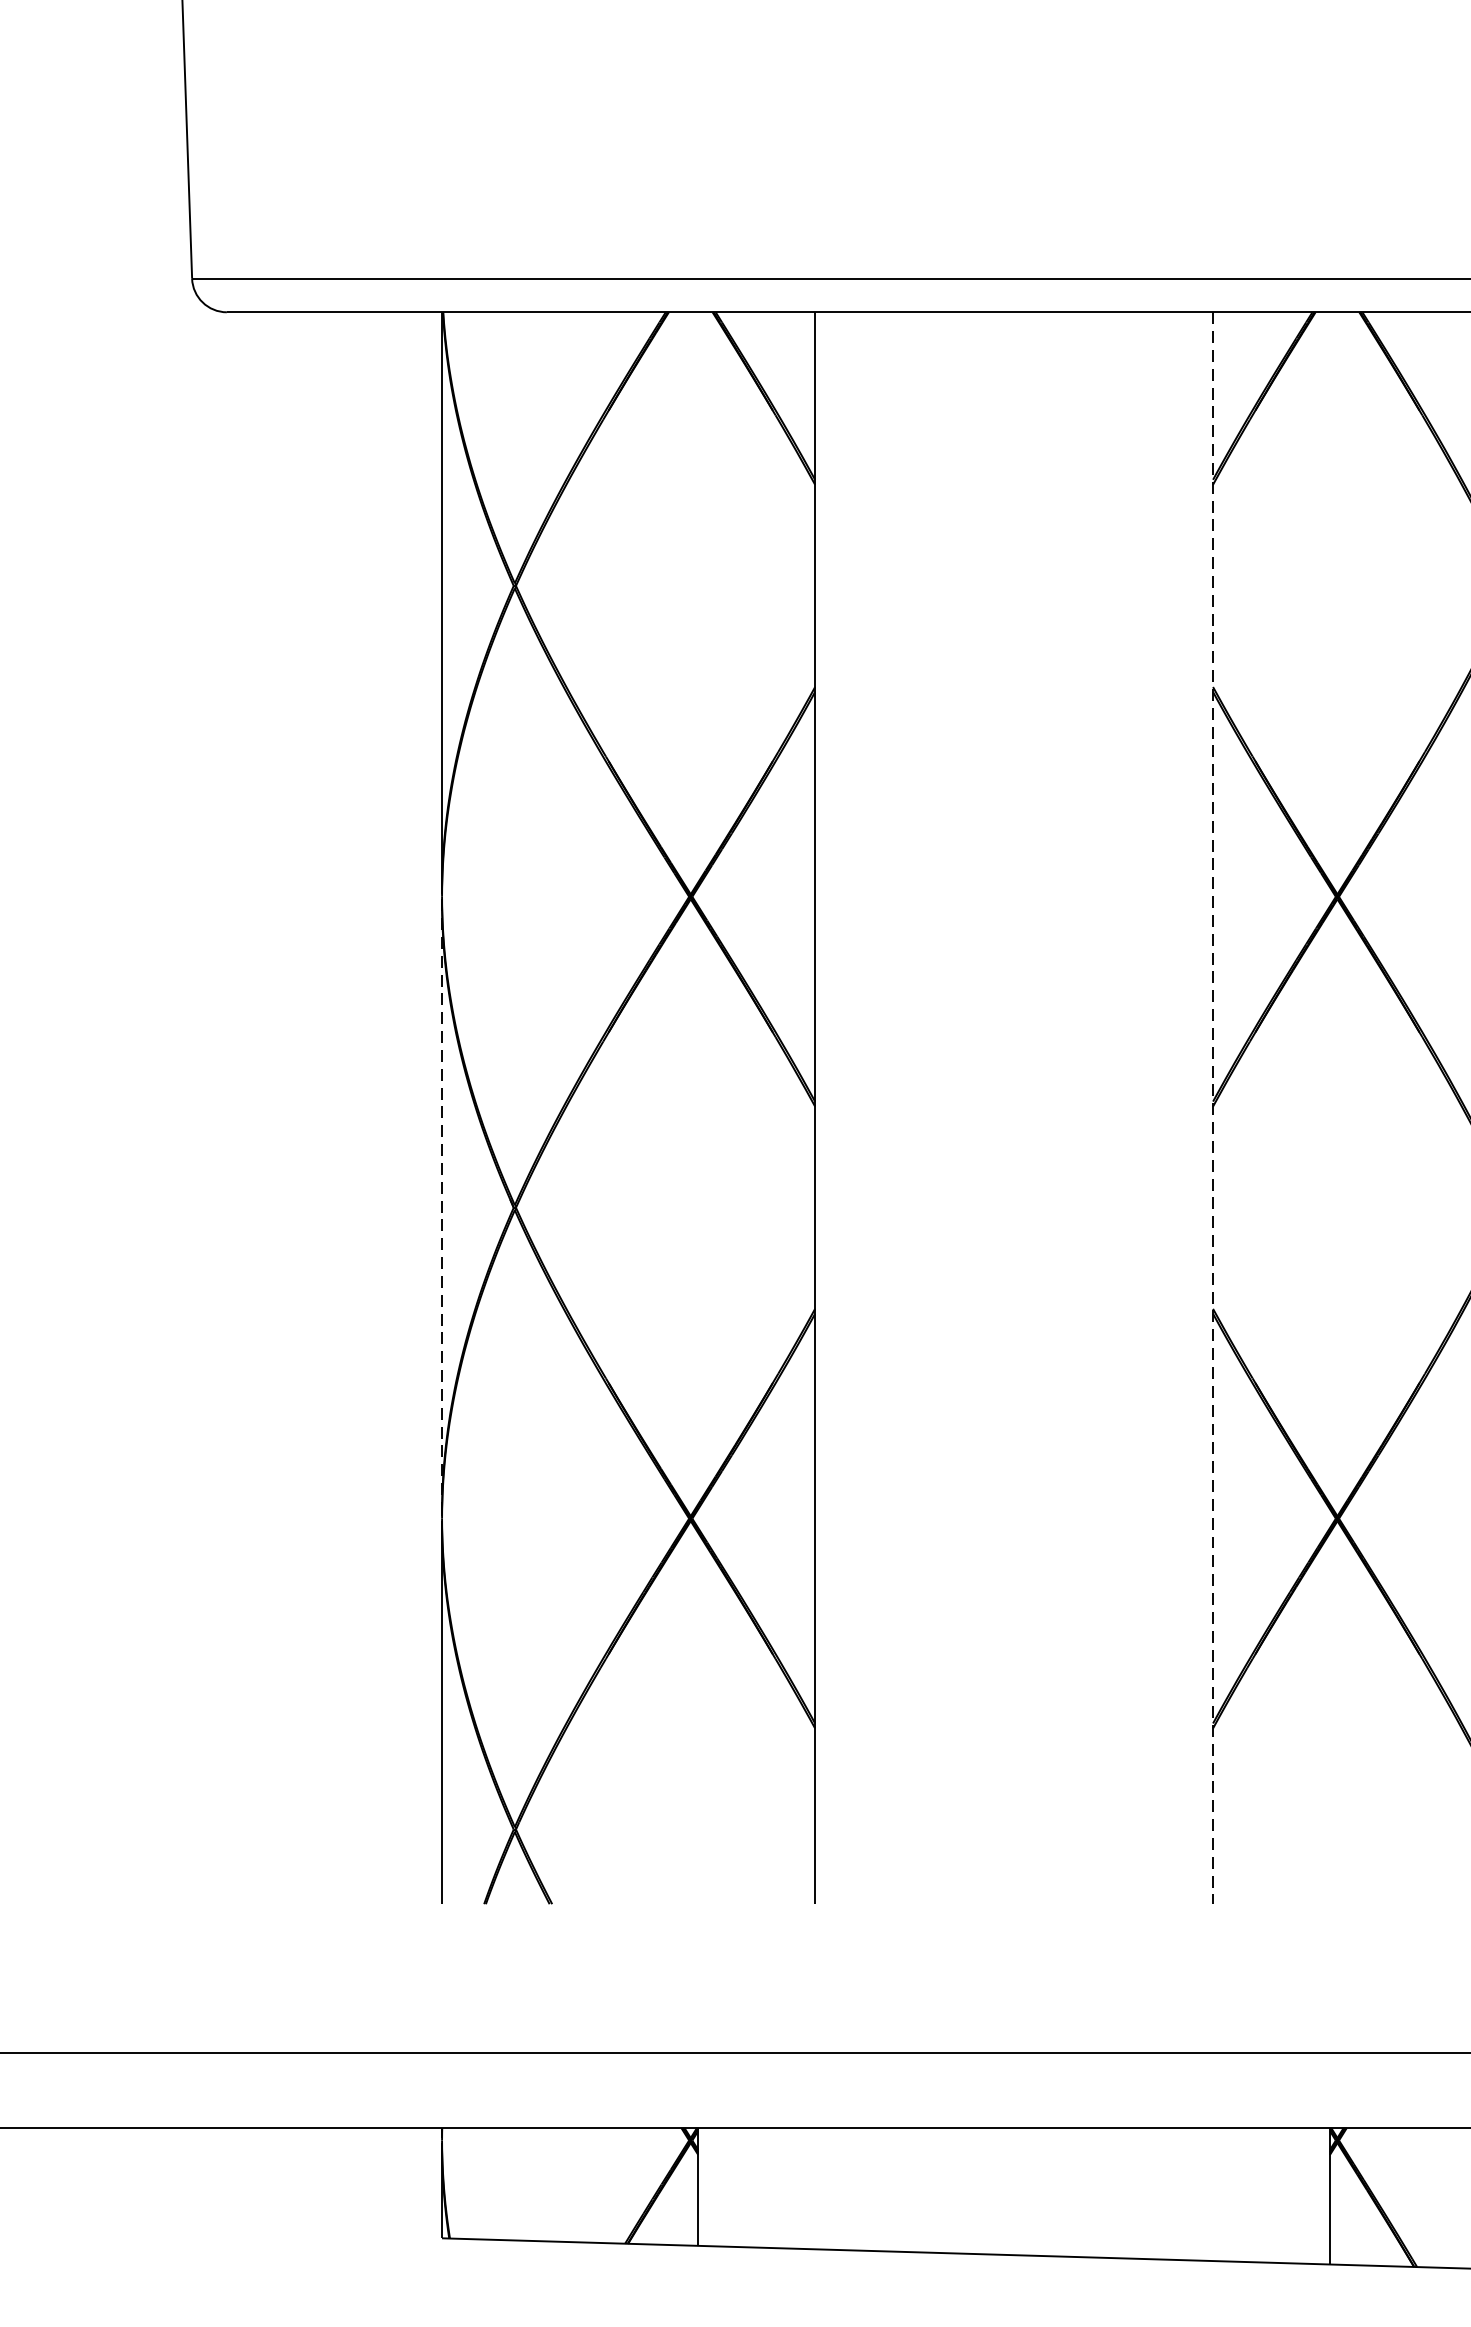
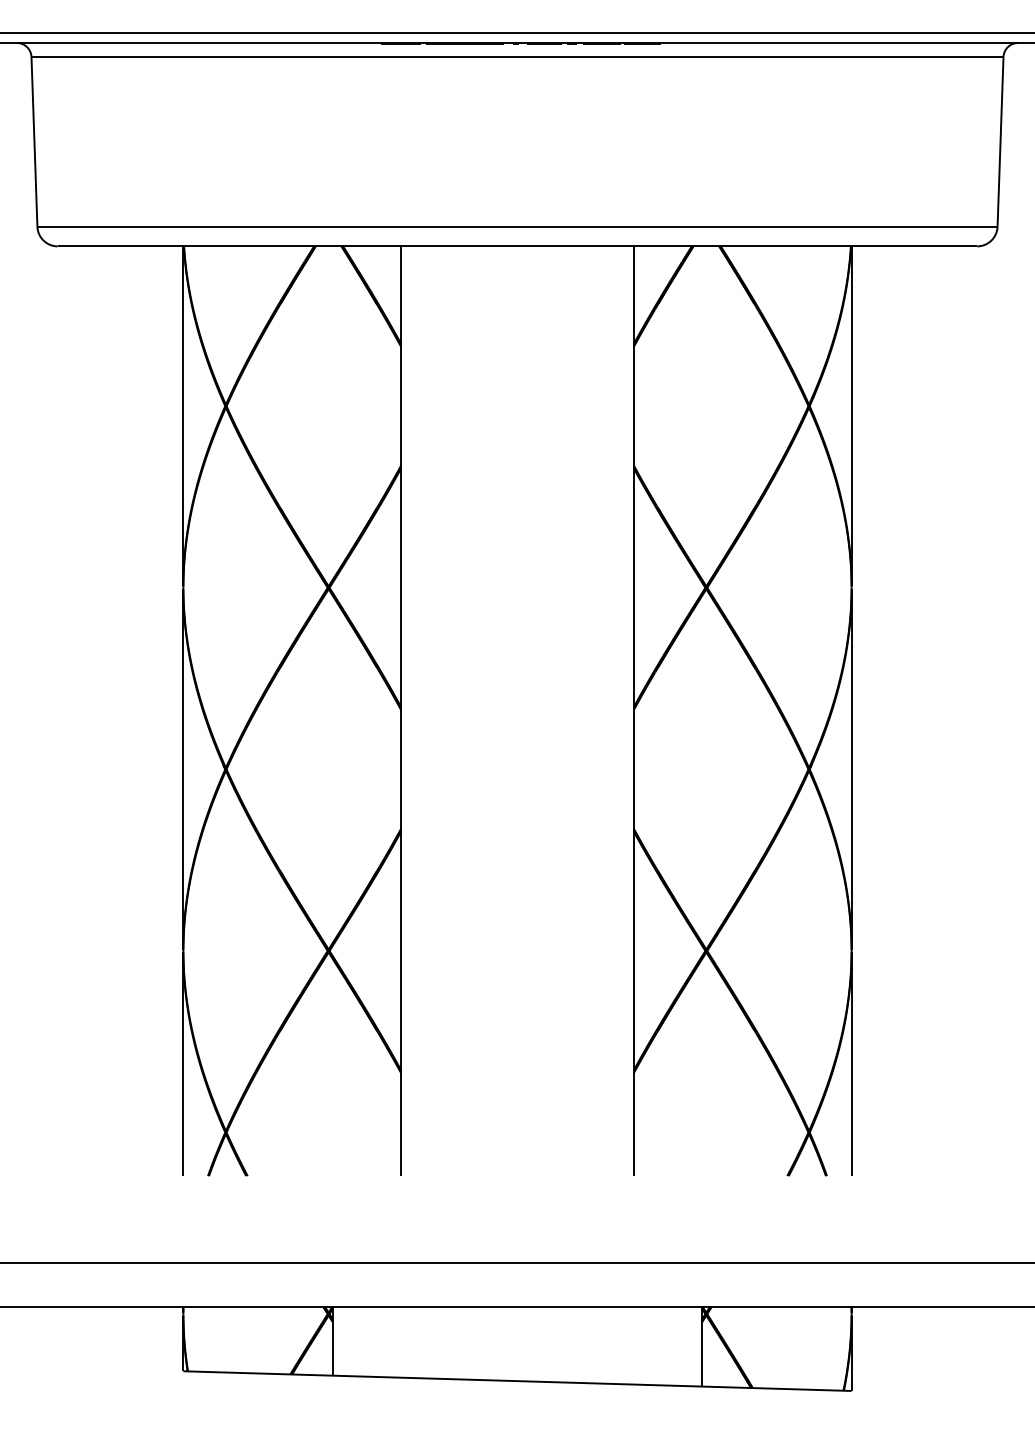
line: (1212, 1108) -> (633, 711), dashed -> solid
line: (442, 1207) -> (183, 769), dashed -> solid

